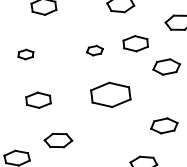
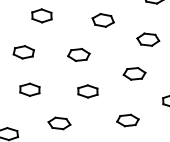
part: (135, 43) -> (111, 52), removed
part: (94, 50) -> (78, 54), size x1.67
part: (25, 54) -> (23, 52), size x1.67
part: (110, 94) -> (87, 91), size x0.62
part: (58, 140) -> (59, 123), moved

